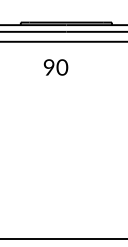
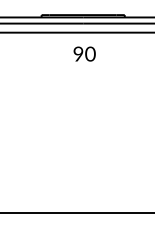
text: (55, 66) -> (84, 53), moved

